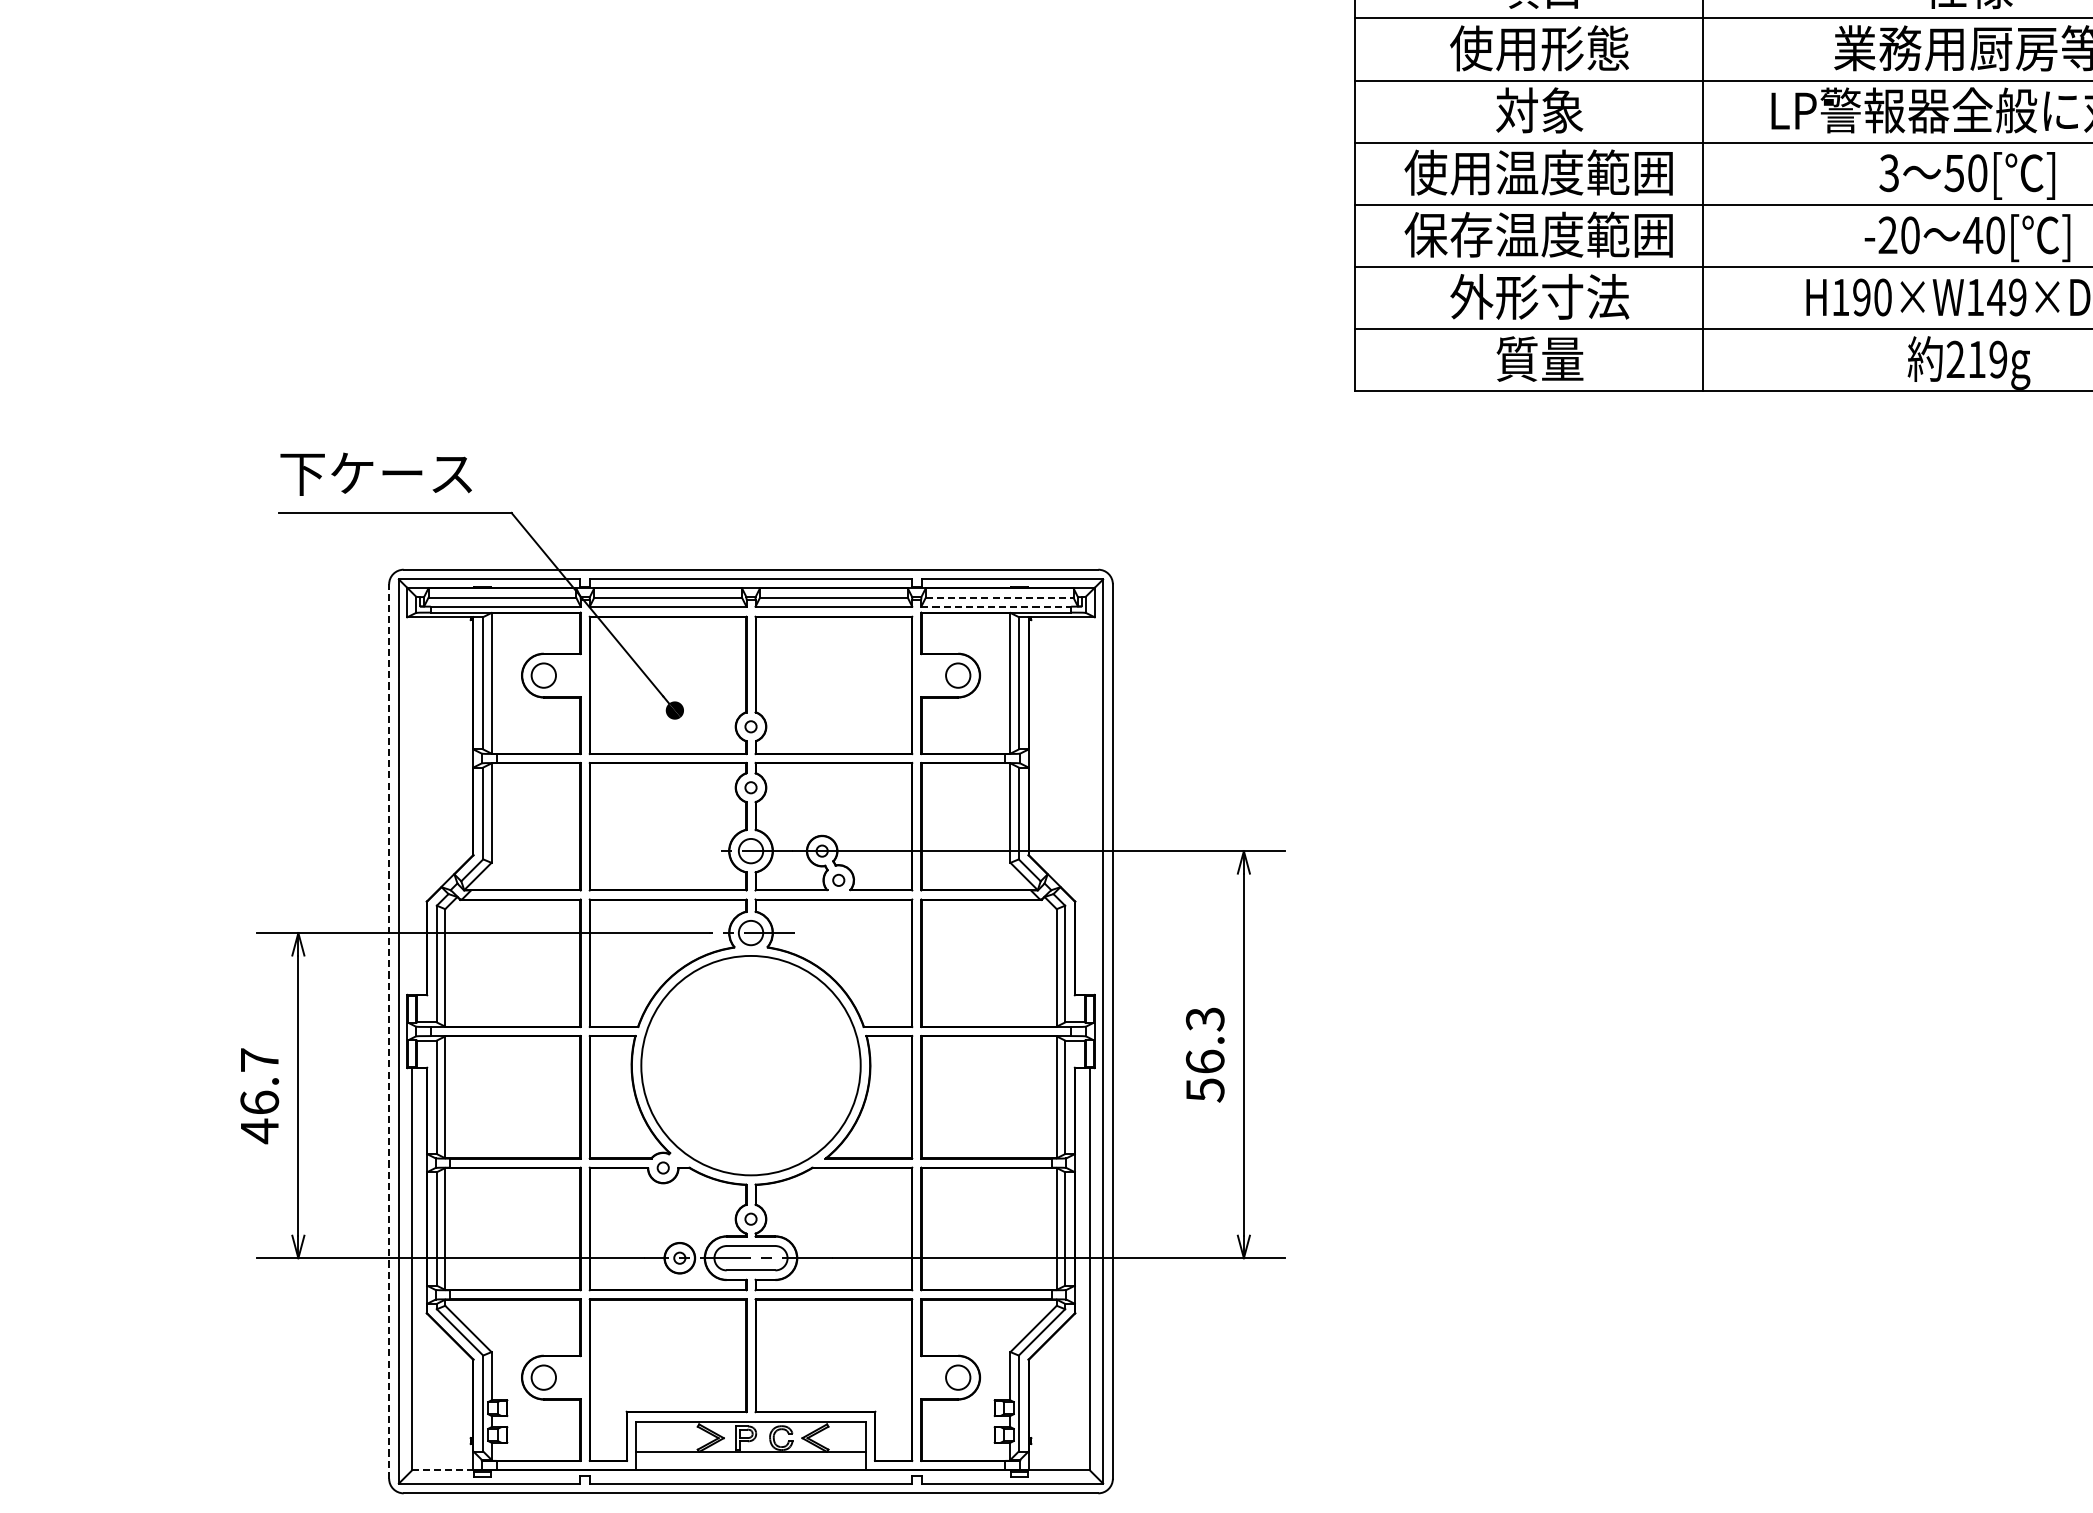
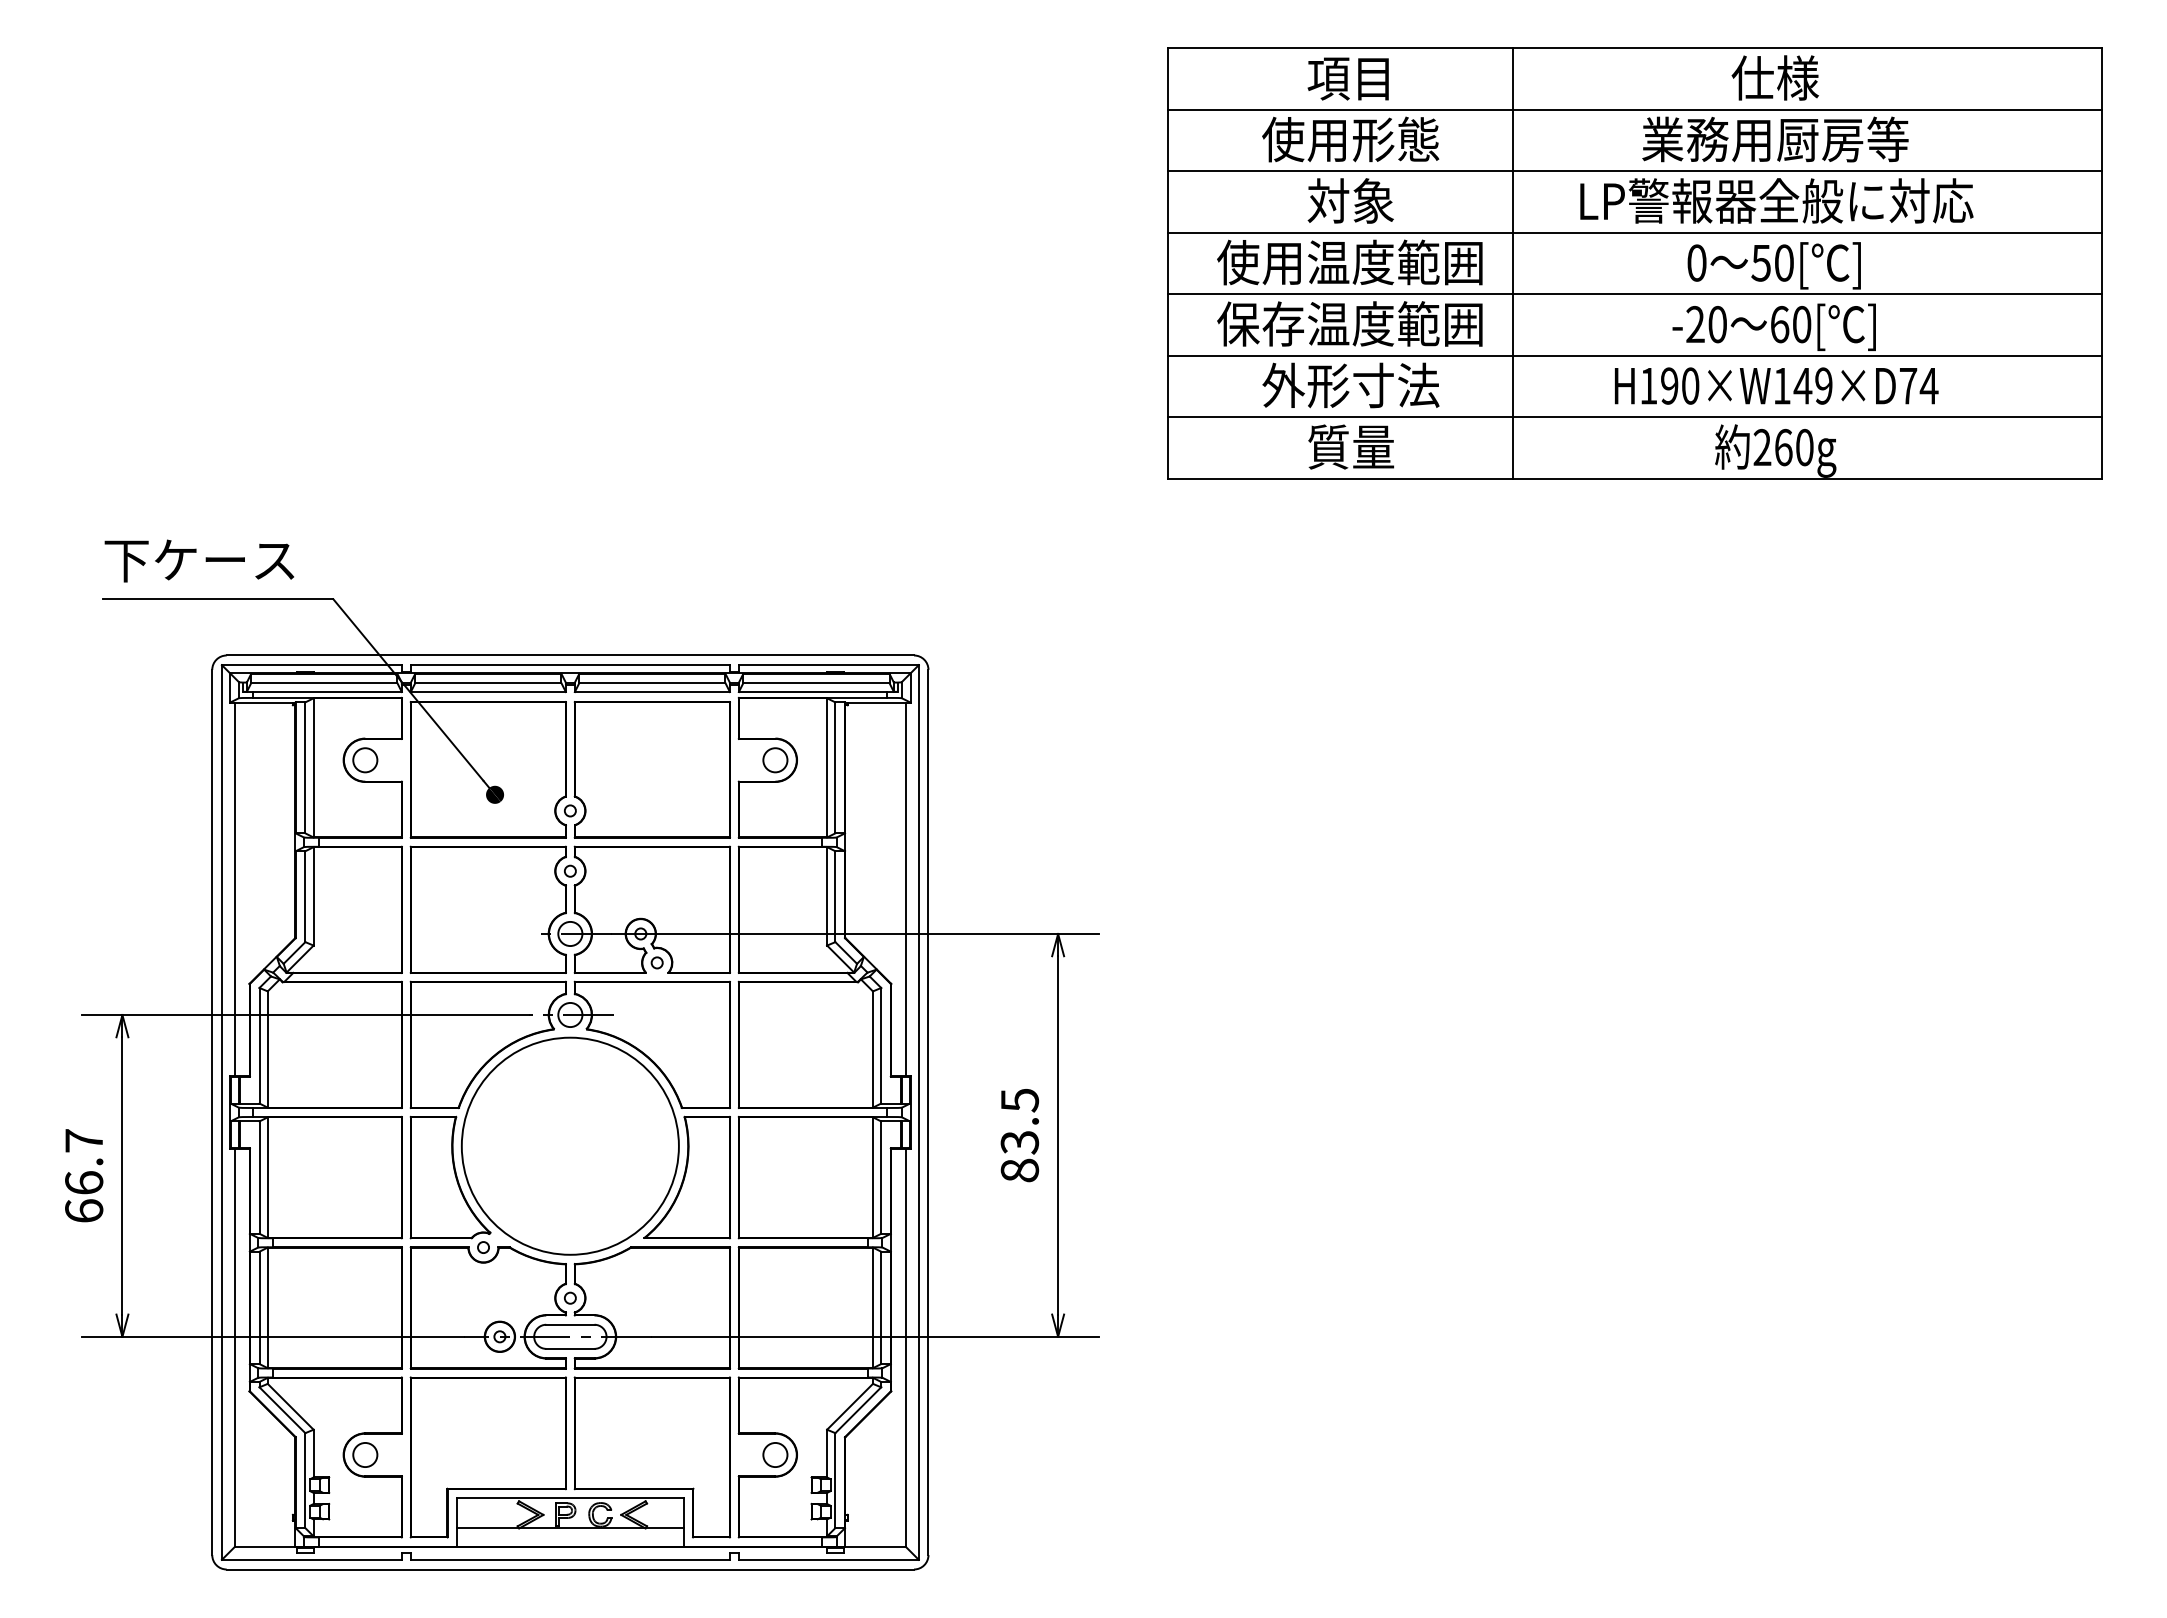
text: (1888, 172) -> (1696, 262), 3 -> 0
text: (1972, 235) -> (1779, 324), 40[ -> 60[
text: (1988, 359) -> (1794, 447), 219g -> 260g
line: (999, 598) -> (816, 683), dashed -> solid
line: (996, 607) -> (813, 692), dashed -> solid
line: (412, 806) -> (235, 889), added
line: (1089, 806) -> (905, 889), added
line: (389, 1031) -> (212, 1112), dashed -> solid
text: (1204, 1054) -> (1019, 1135), 56.3 -> 83.5
text: (260, 1131) -> (84, 1211), 46.7 -> 66.7
line: (442, 1470) -> (265, 1546), dashed -> solid

